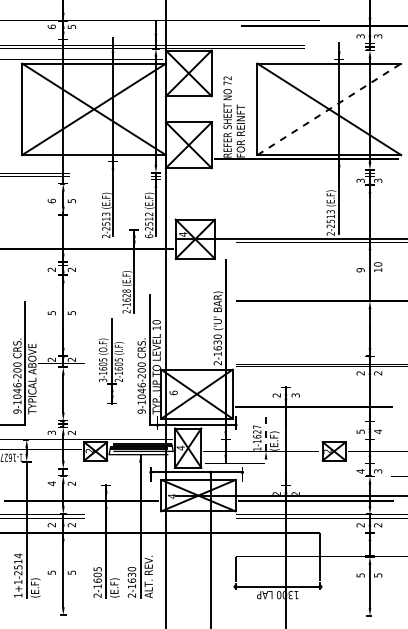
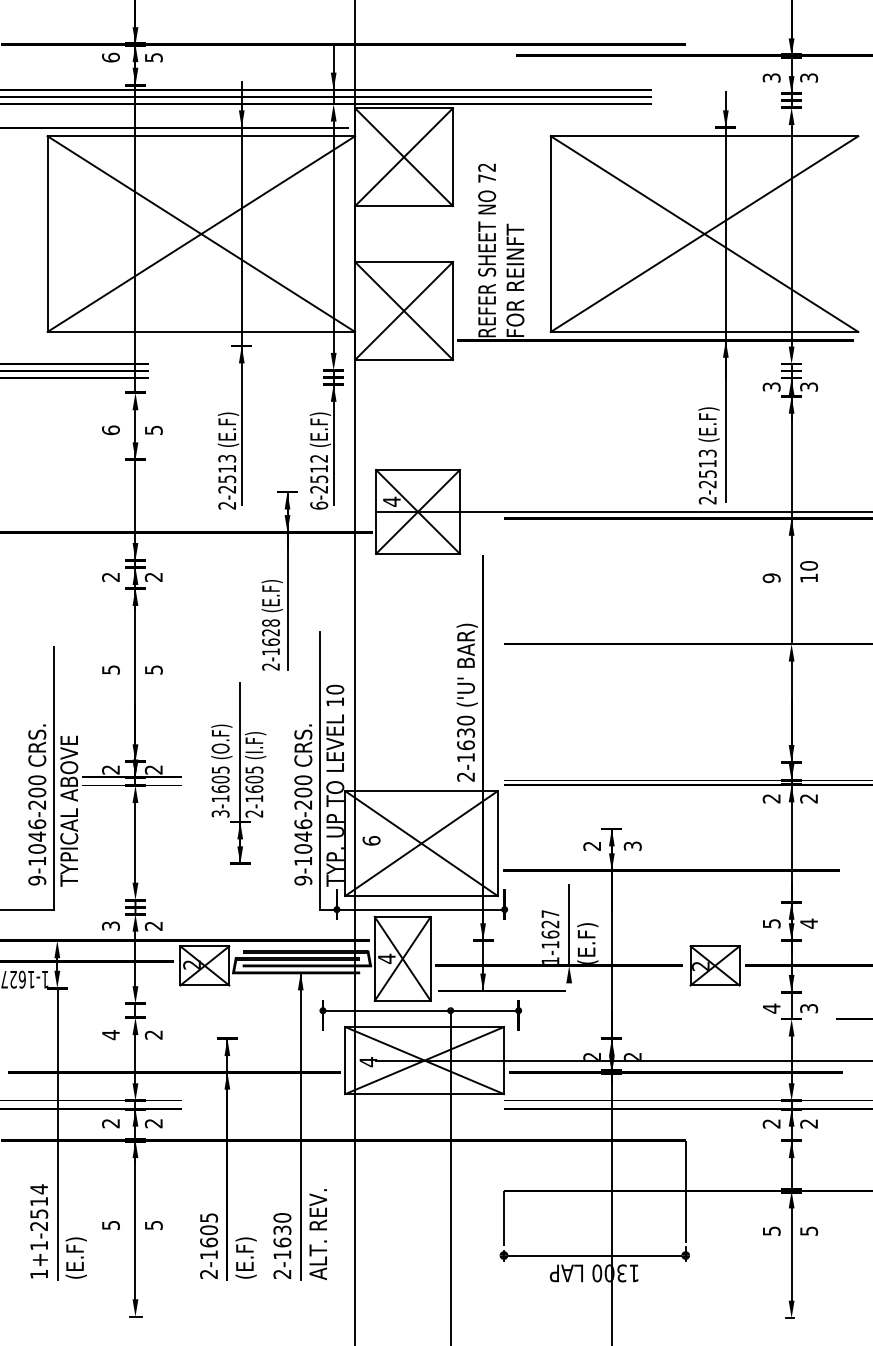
line: (329, 109) -> (705, 234), dashed -> solid
line: (266, 431) -> (570, 923), dashed -> solid

